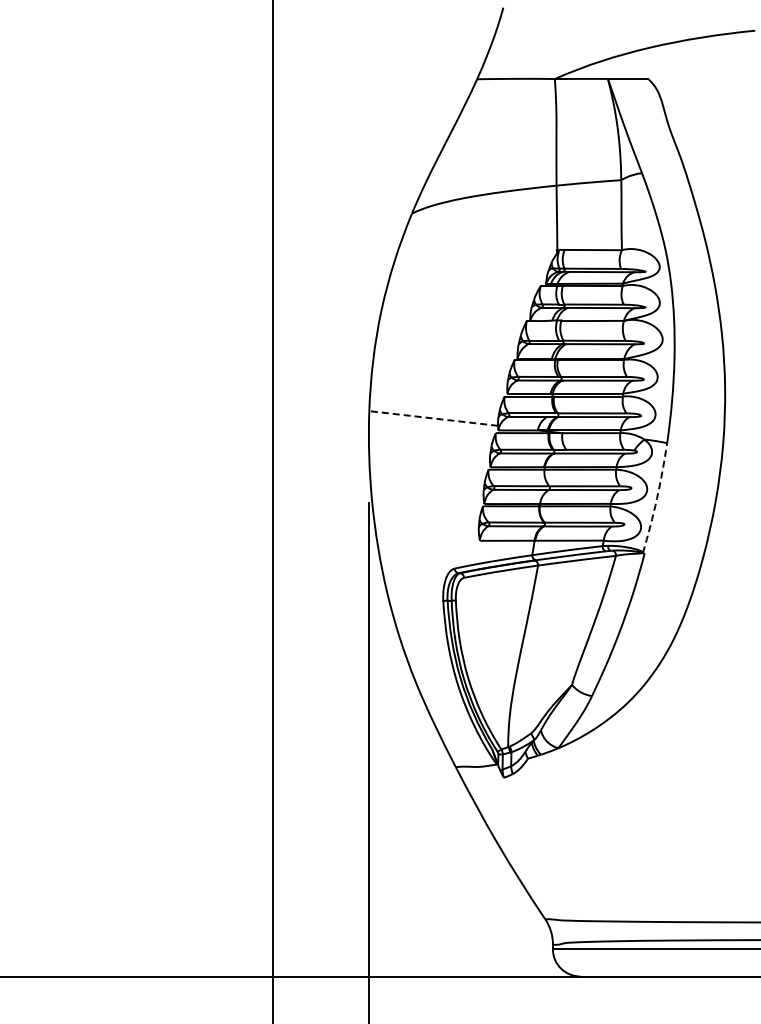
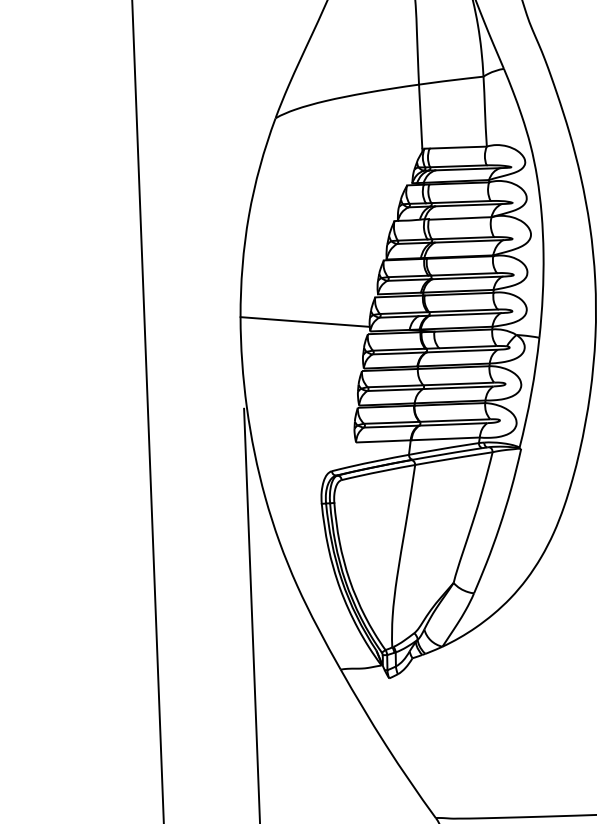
line: (433, 418) -> (305, 322), dashed -> solid
arc: (656, 498) -> (530, 393), dashed -> solid

